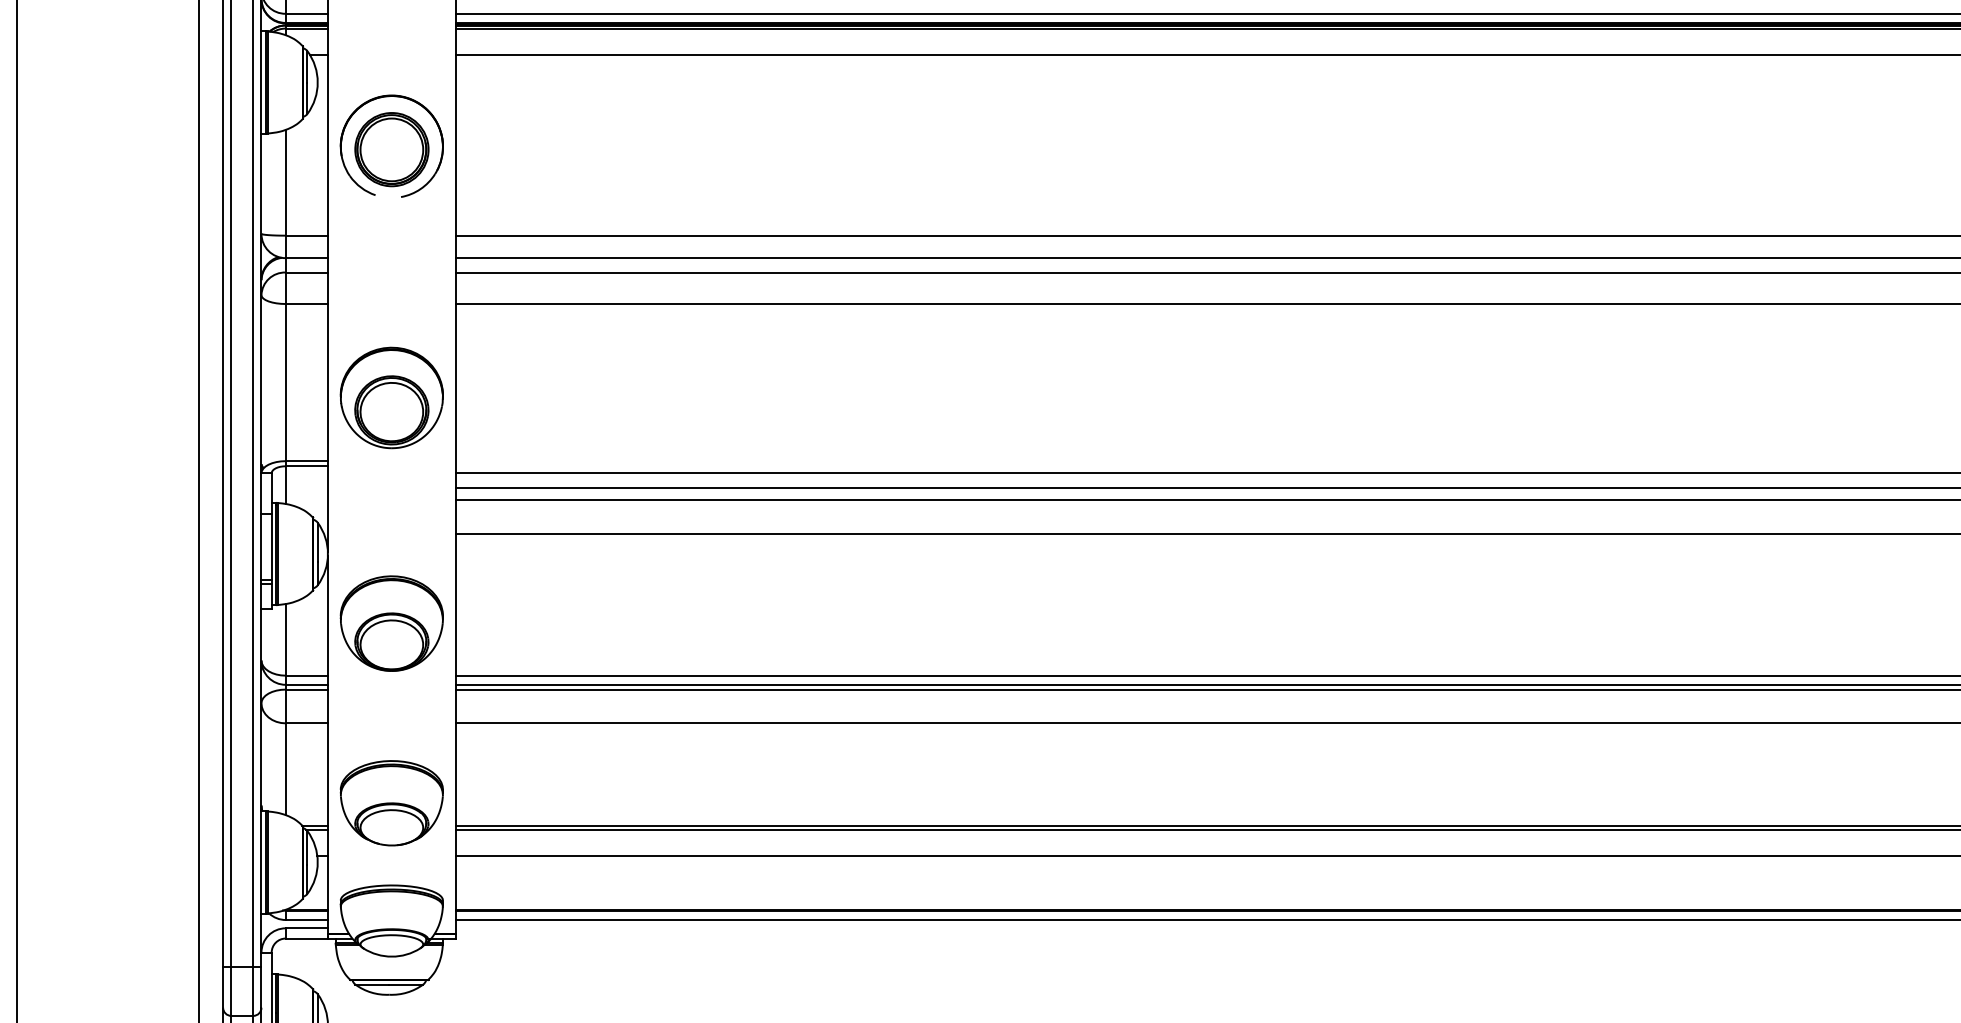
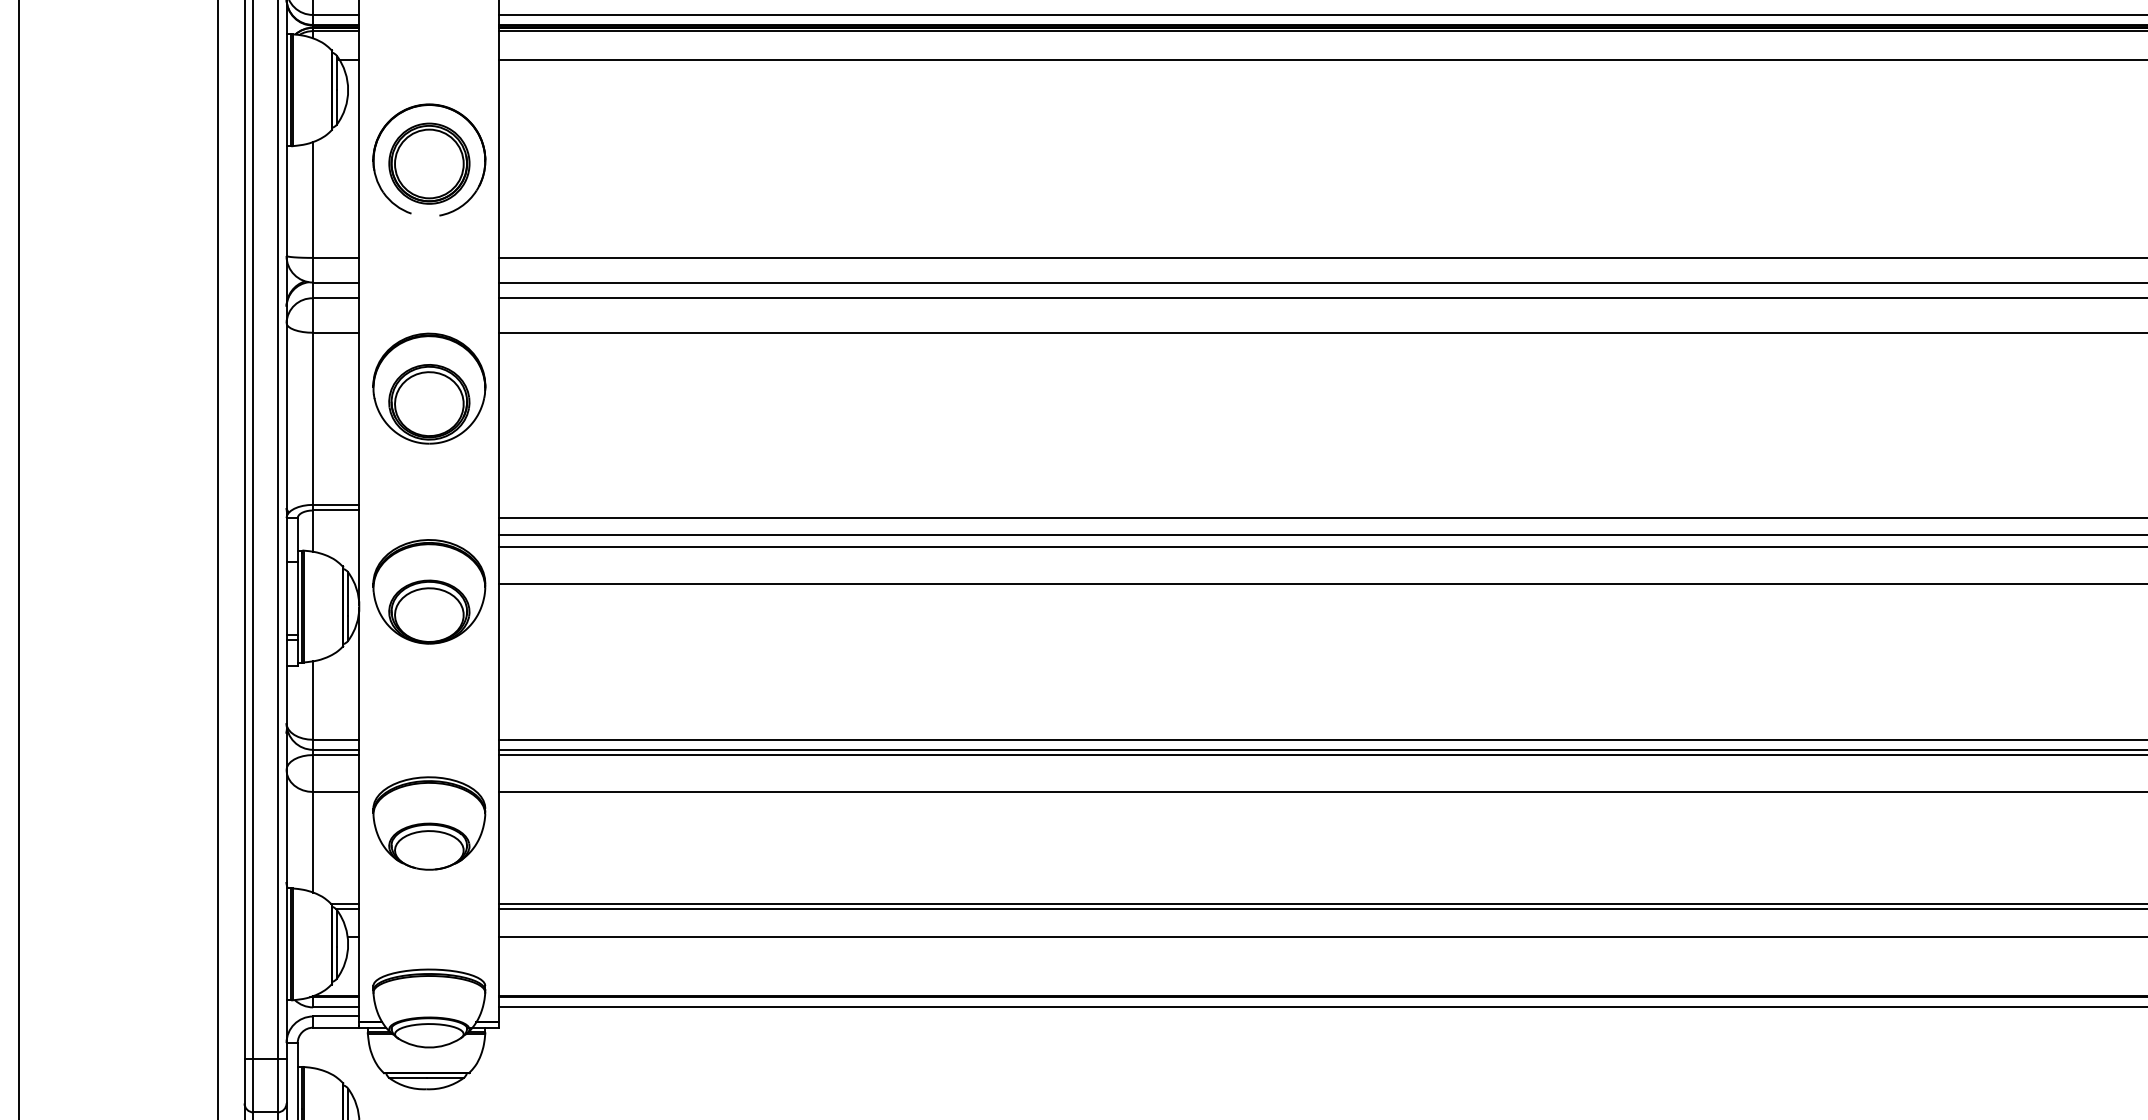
part: (392, 397) -> (429, 388), moved
part: (392, 623) -> (429, 591), moved
part: (392, 803) -> (429, 823), moved

